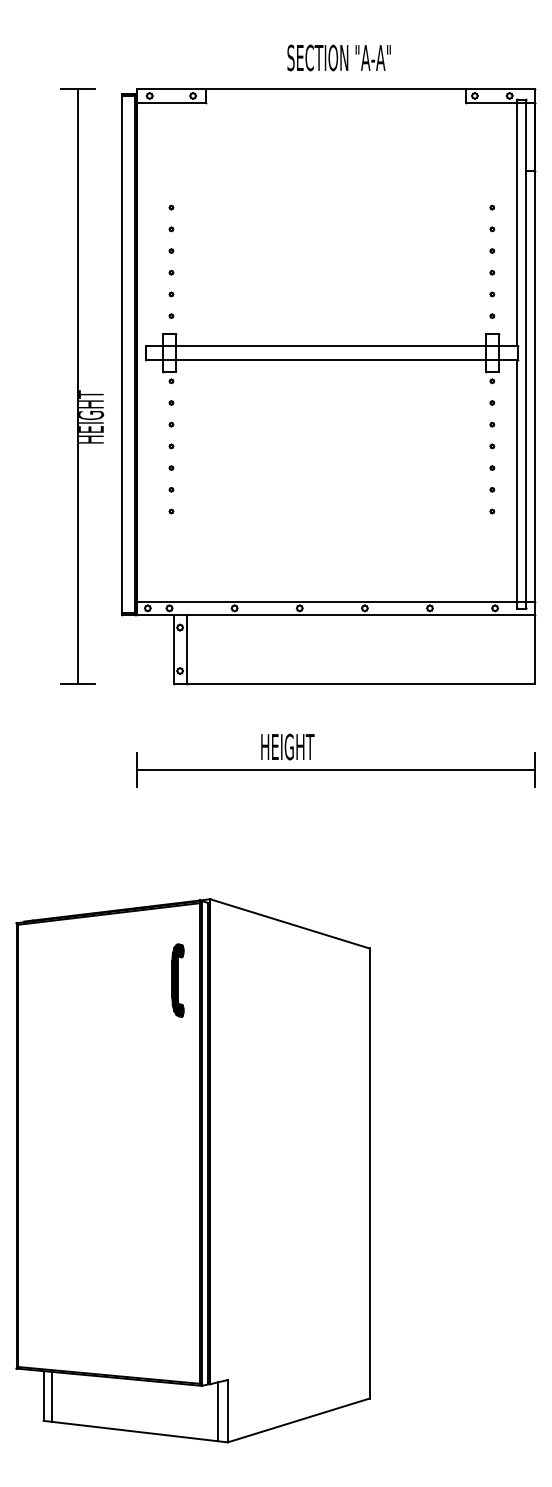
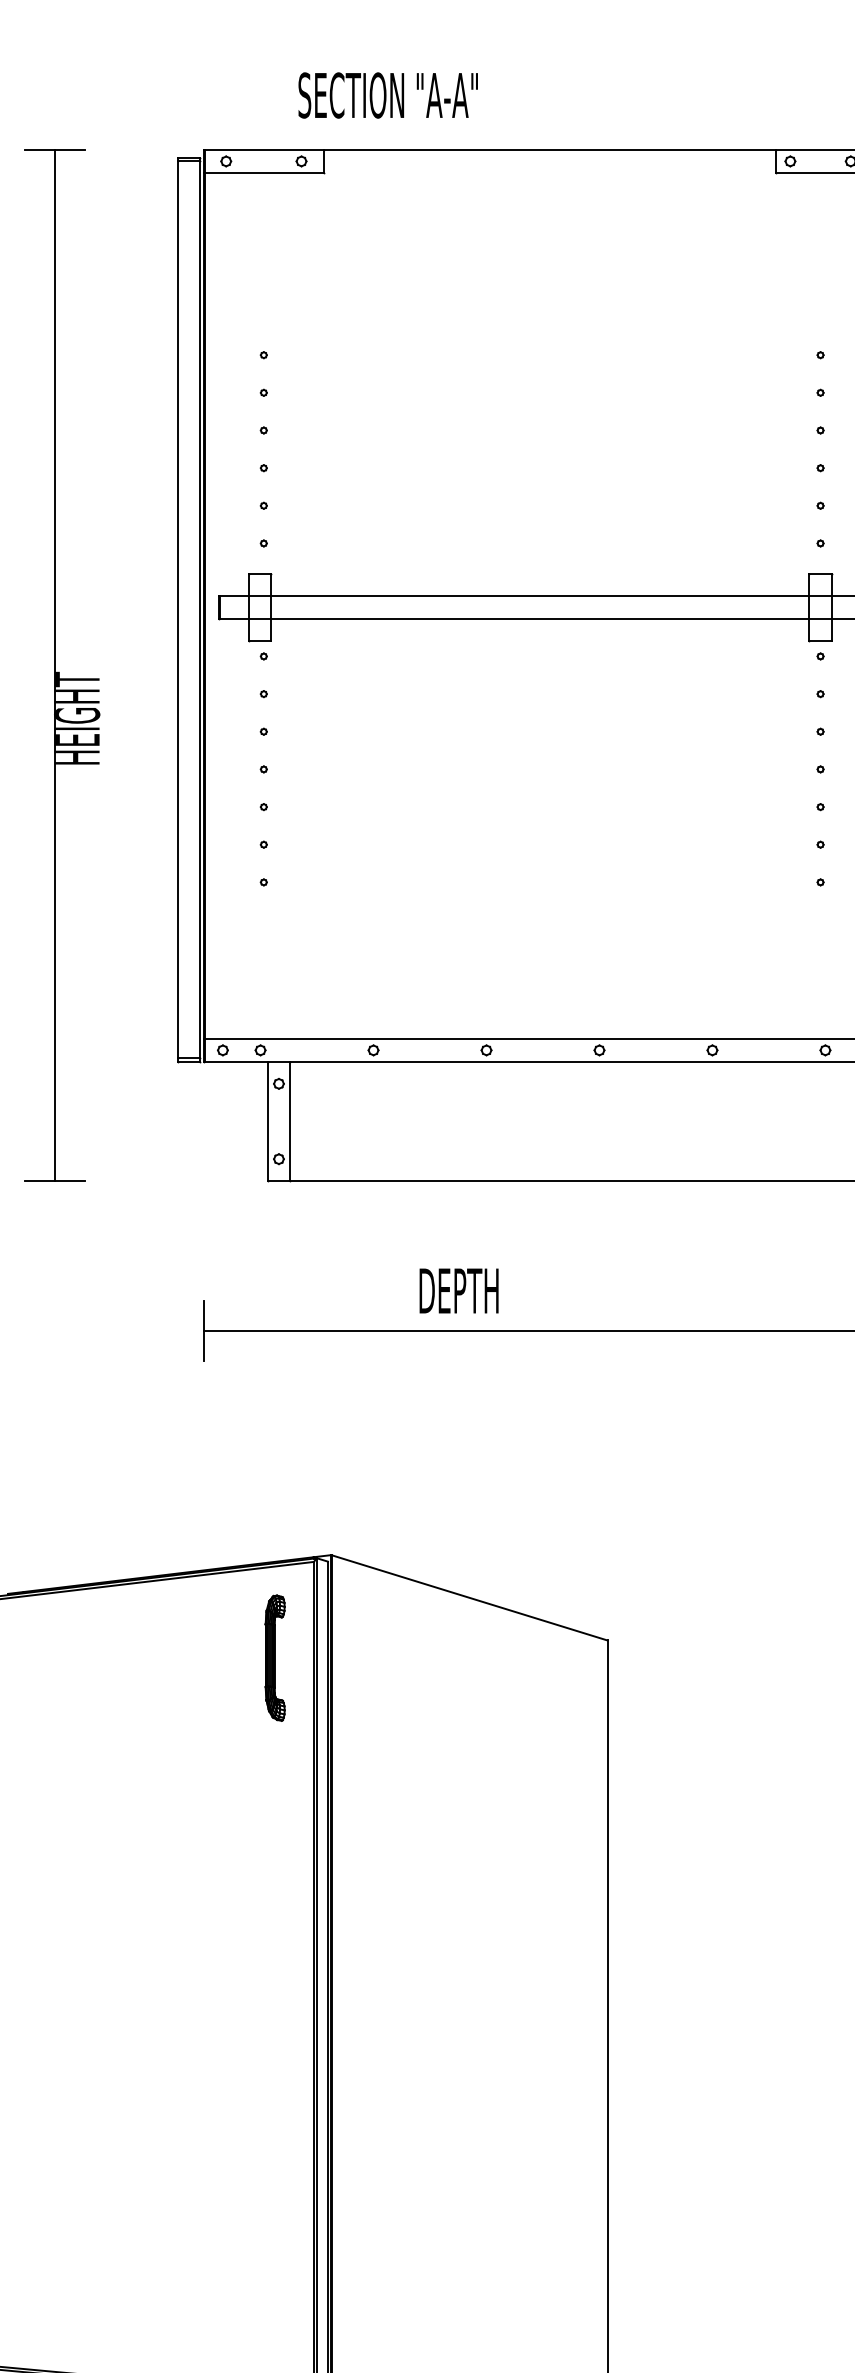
text: (338, 57) -> (387, 94), moved
part: (82, 386) -> (62, 665), moved
text: (288, 746) -> (466, 1290), HEIGHT -> DEPTH
part: (177, 980) -> (274, 1657), moved

